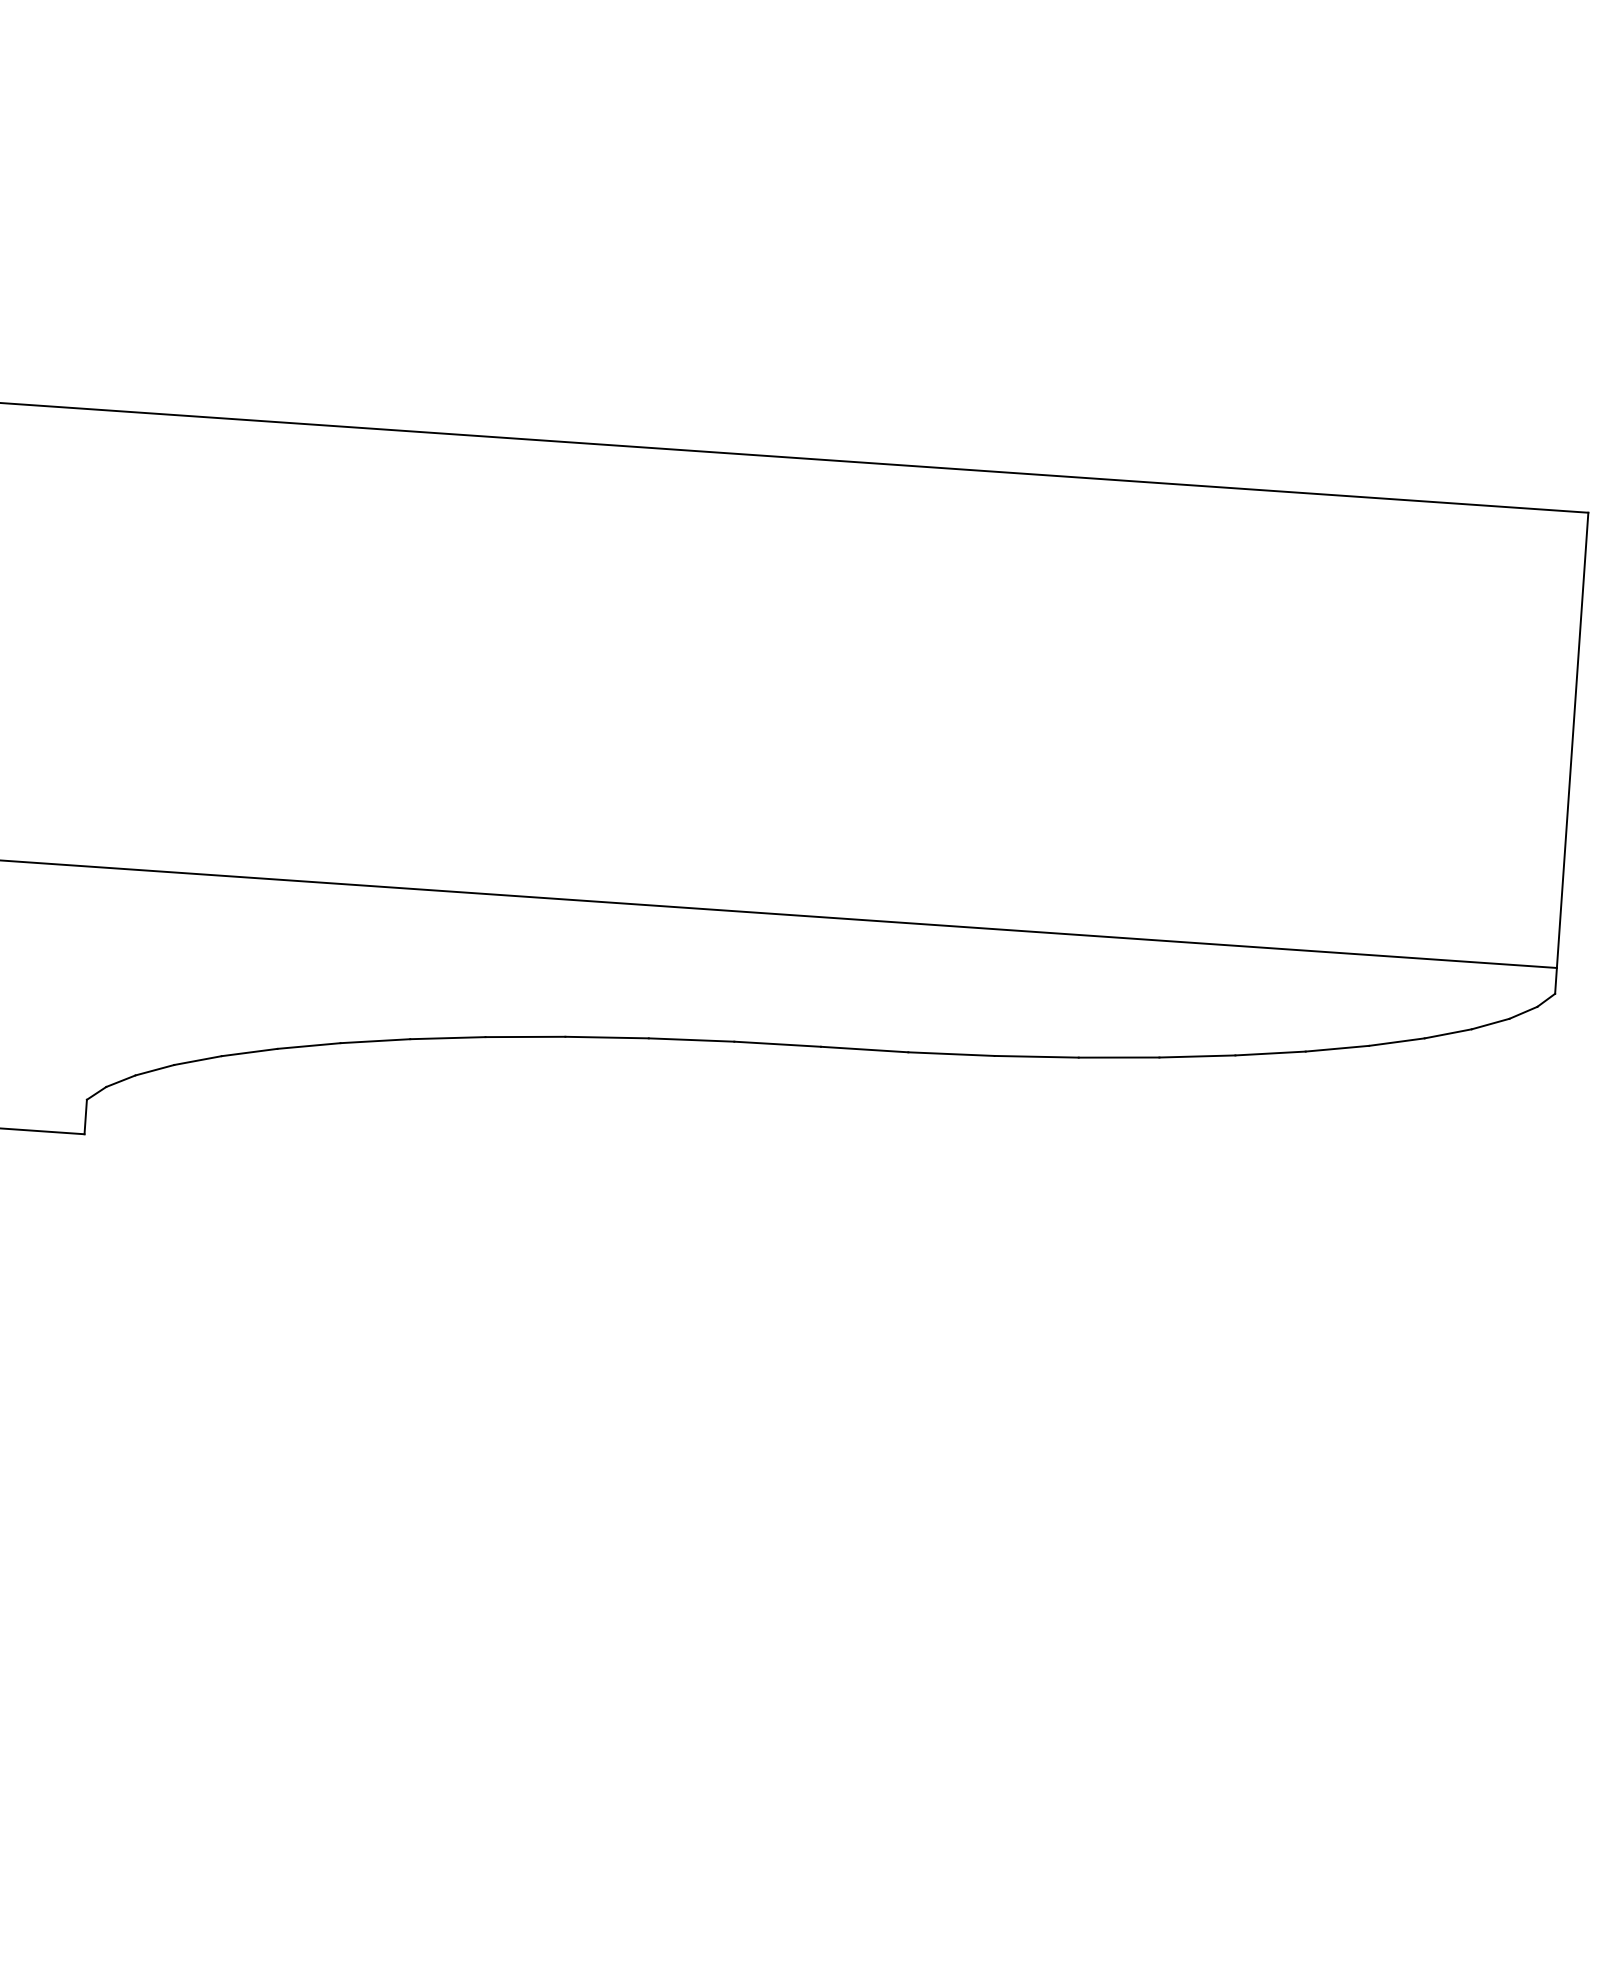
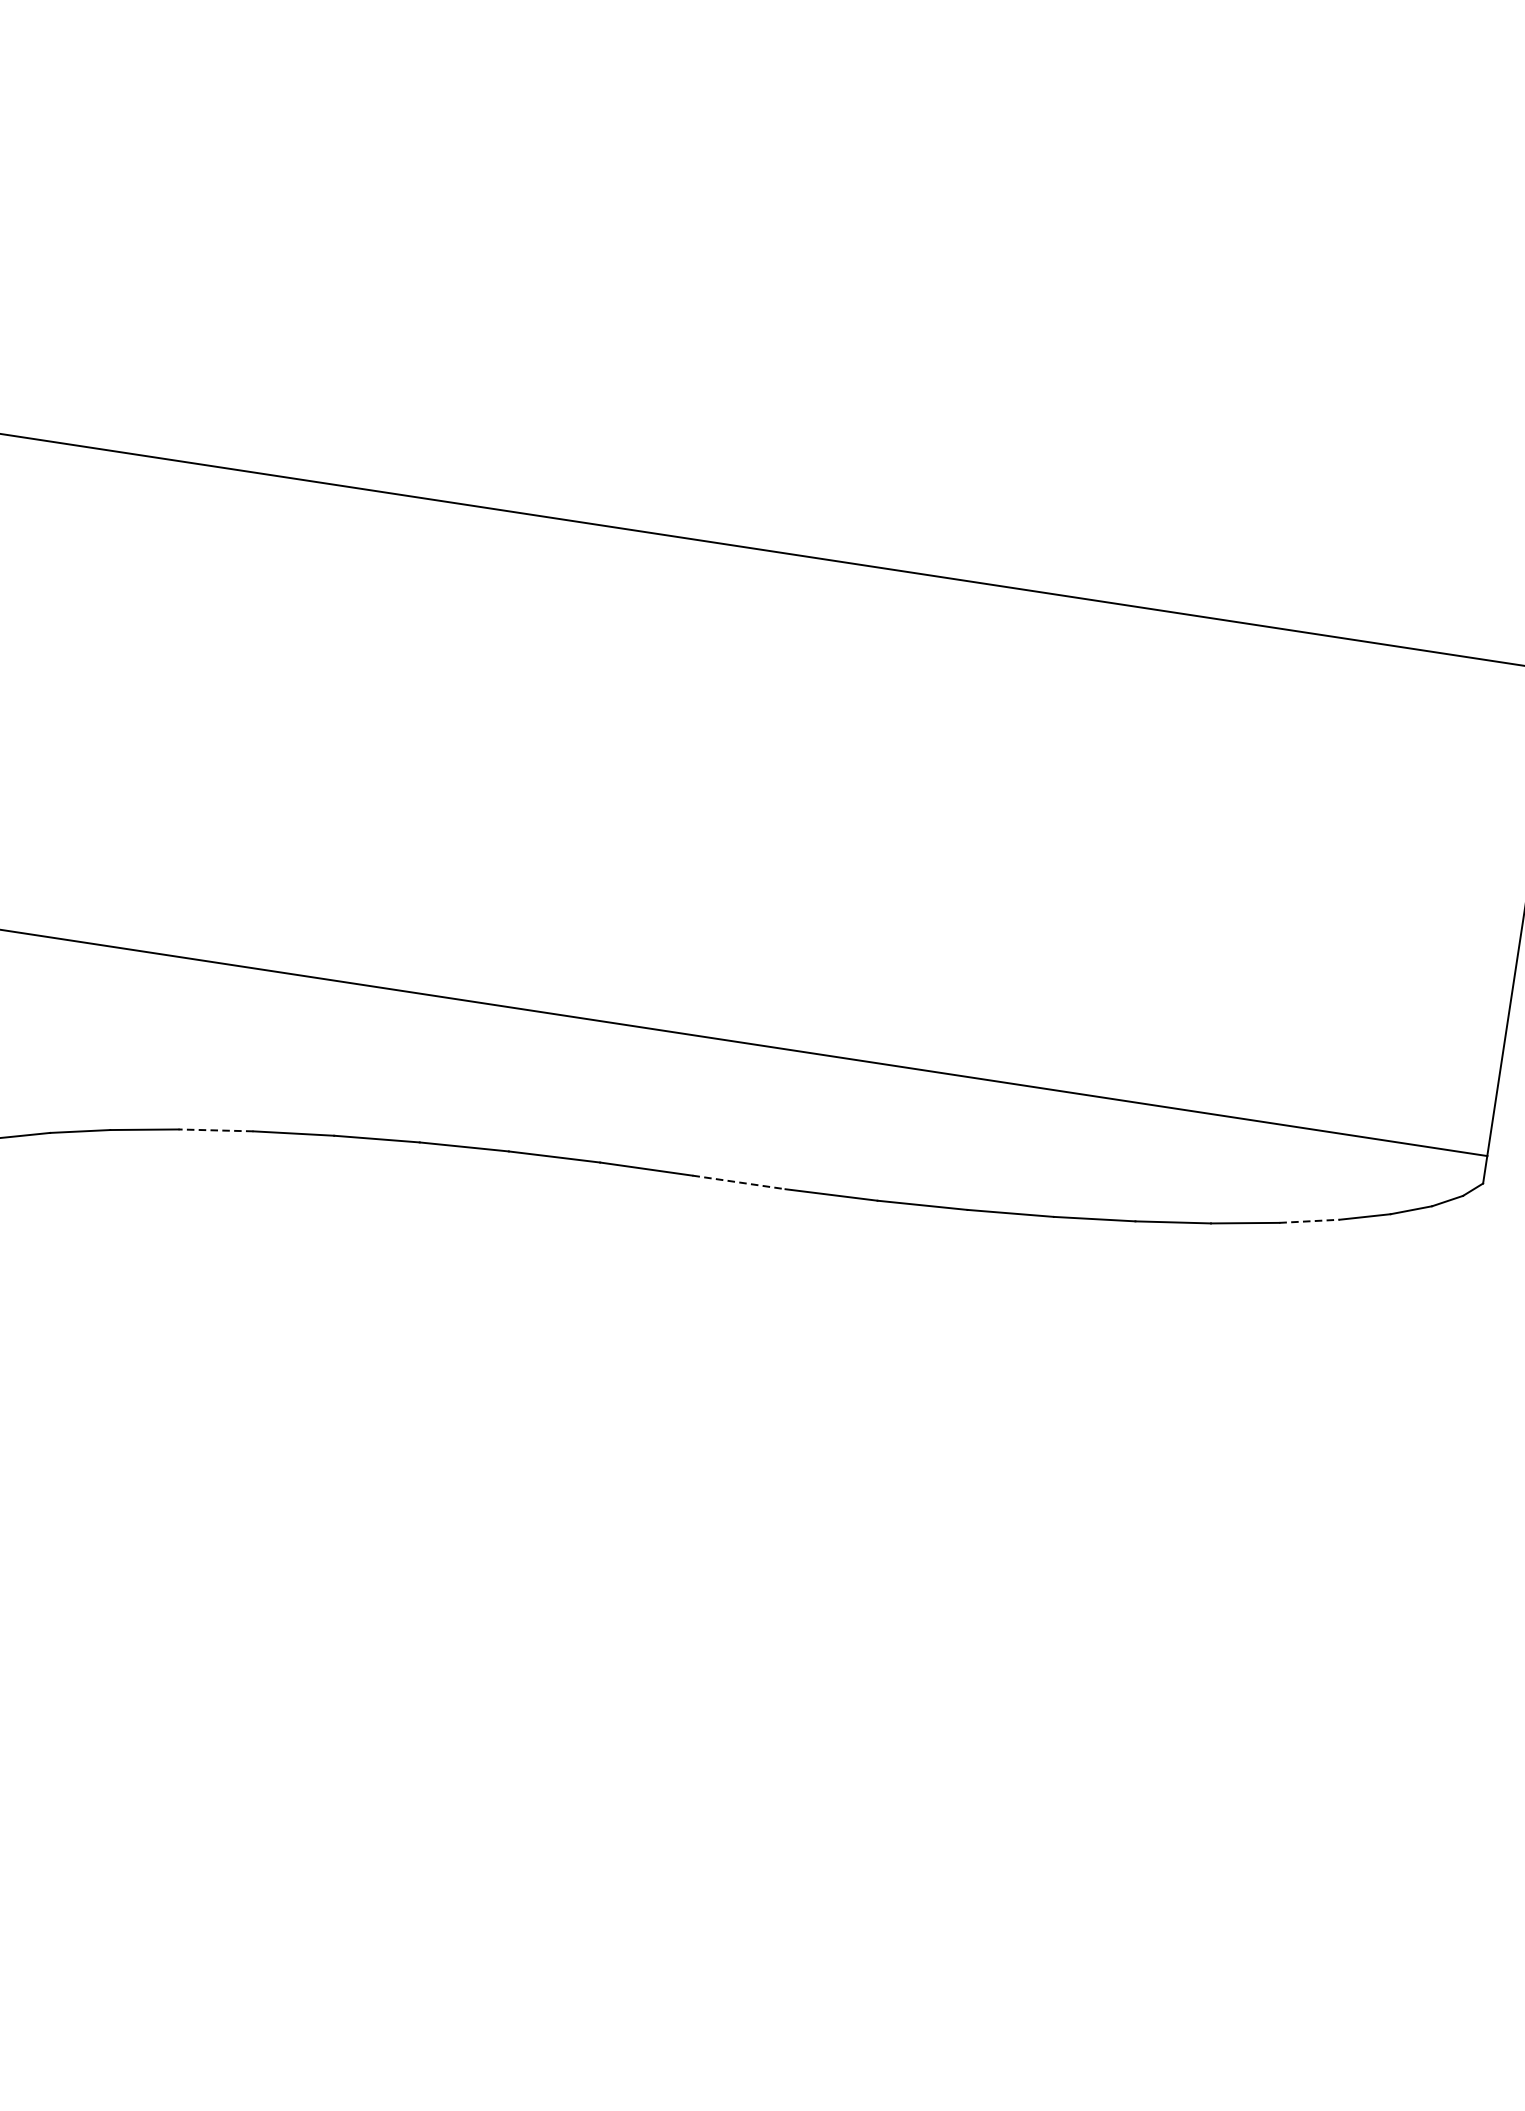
line: (375, 1041) -> (216, 1130), solid -> dashed
line: (1397, 1042) -> (1310, 1221), solid -> dashed
line: (864, 1049) -> (738, 1182), solid -> dashed

